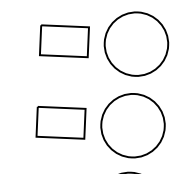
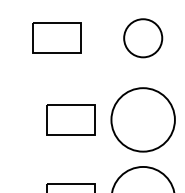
part: (63, 40) -> (56, 37), moved
circle: (135, 44) -> (142, 38), size x0.6

